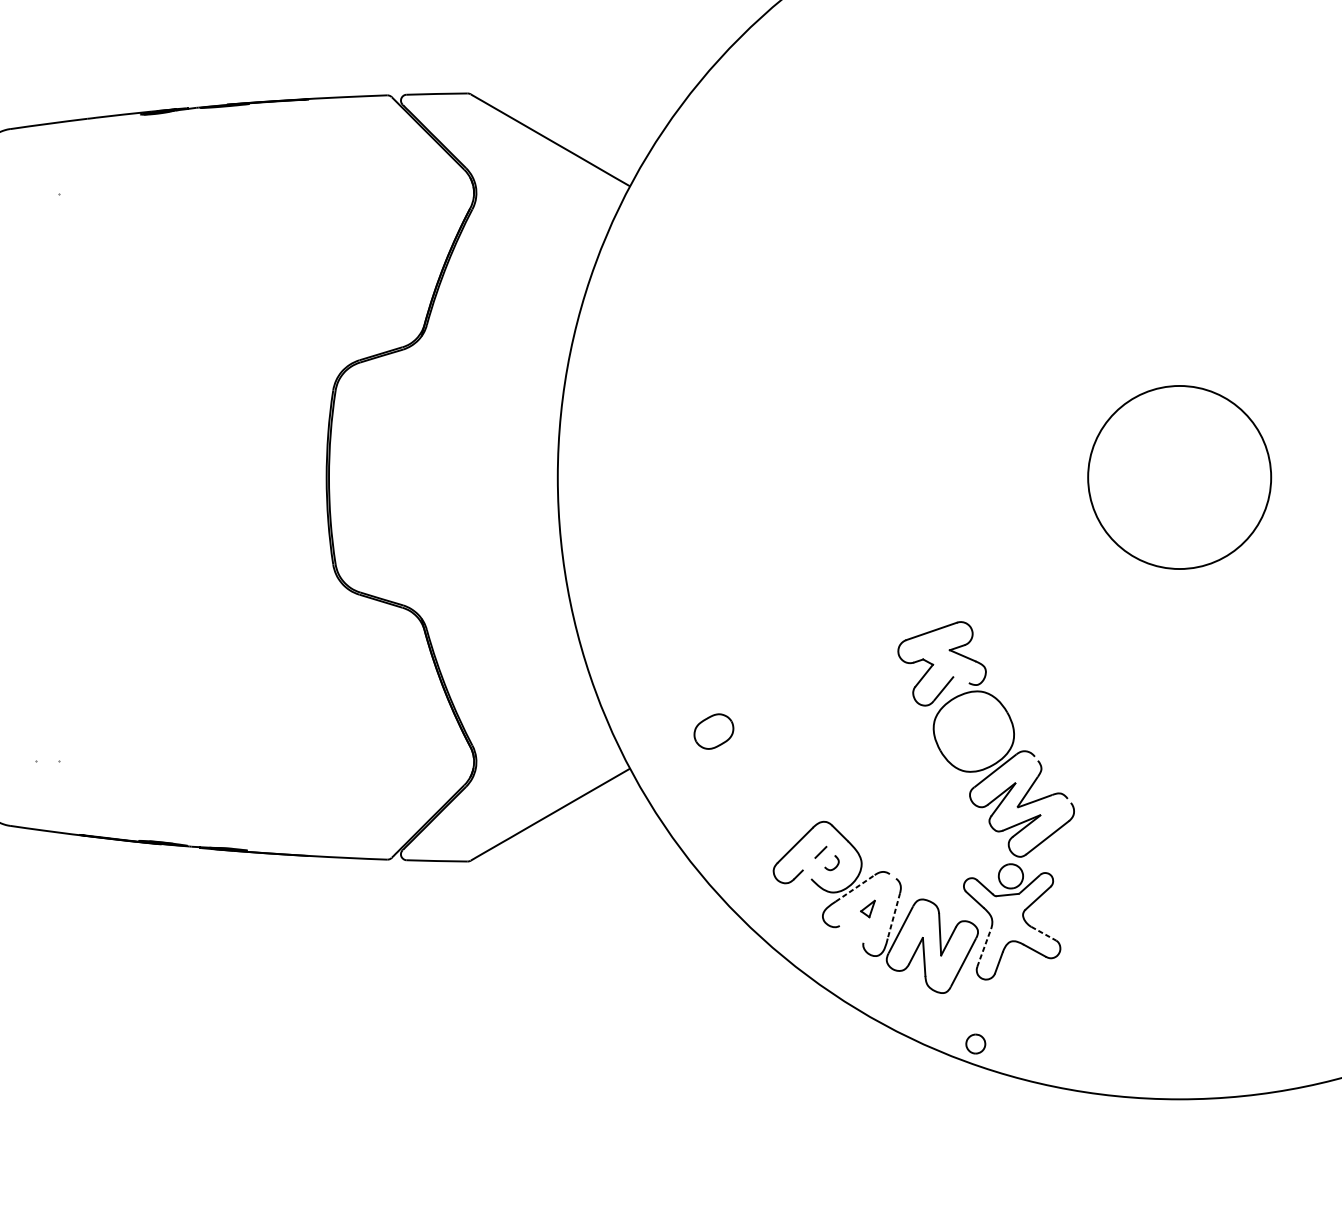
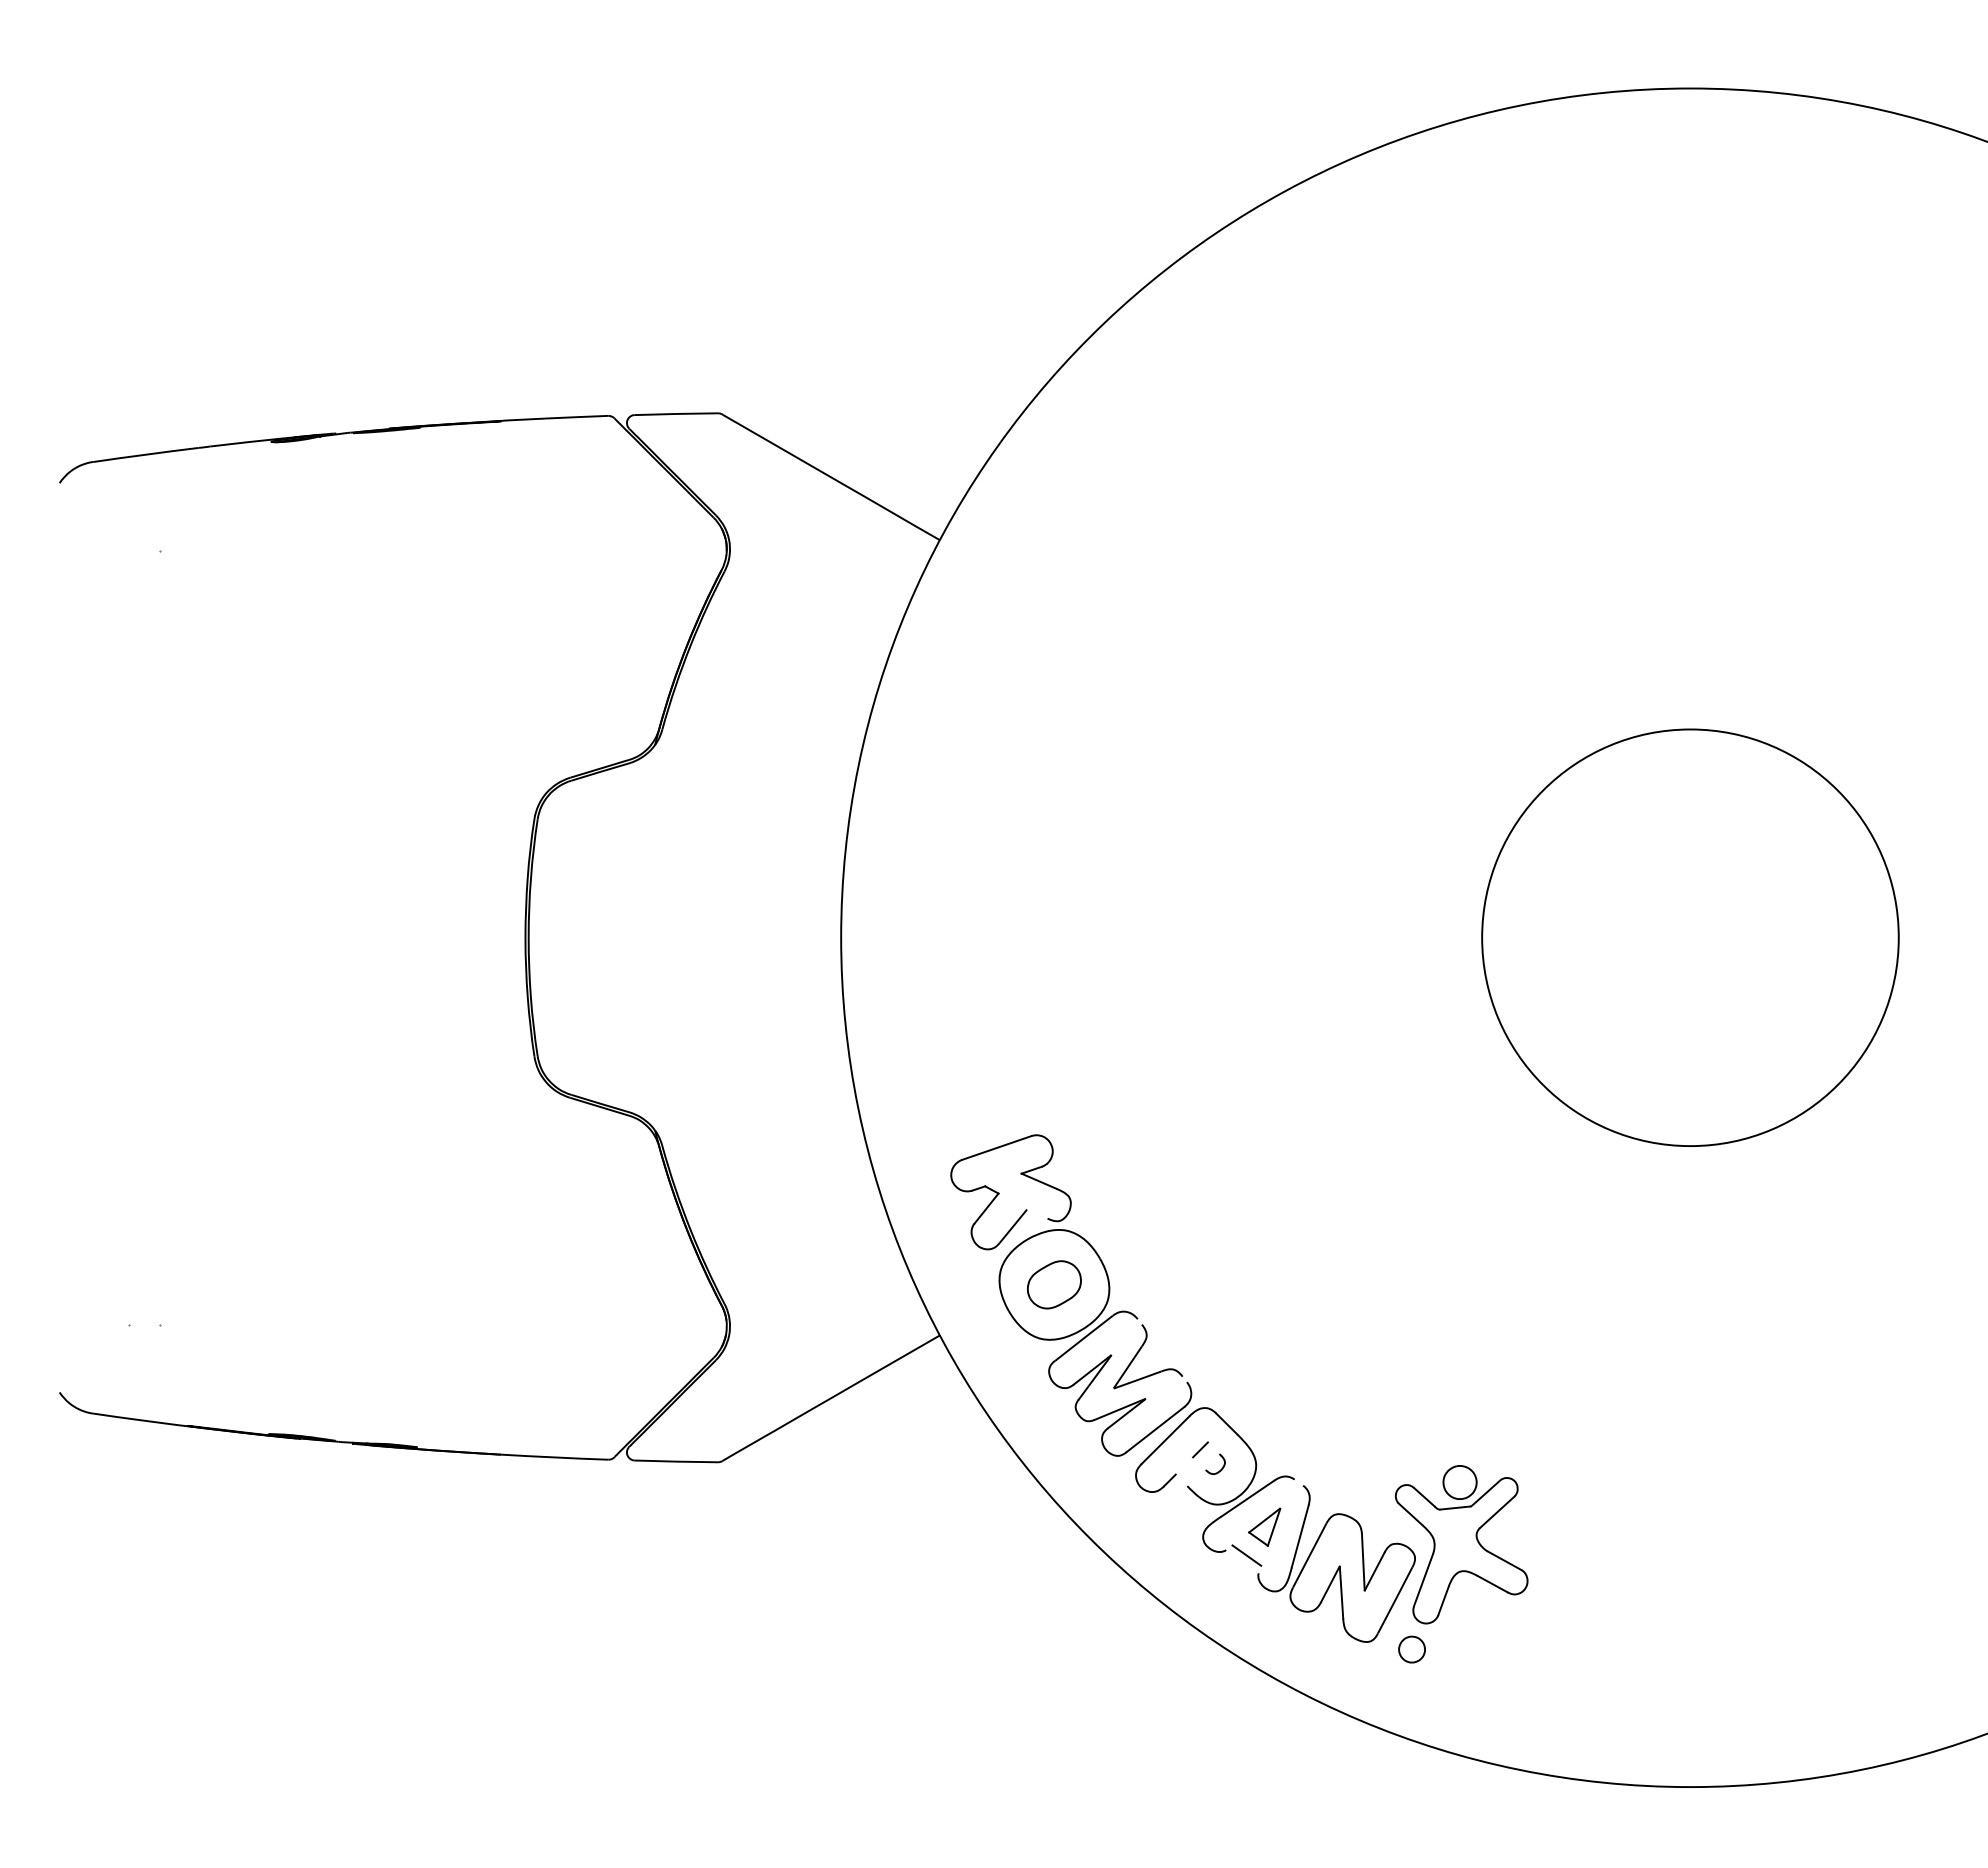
circle: (1179, 477) -> (1690, 937), size x1.67
part: (986, 739) -> (1071, 1295), moved
line: (855, 888) -> (1247, 1498), dashed -> solid
part: (867, 908) -> (1264, 1526), size x1.67
line: (894, 916) -> (1300, 1537), dashed -> solid
line: (854, 929) -> (1246, 1555), added
line: (1044, 934) -> (1505, 1561), dashed -> solid
line: (984, 948) -> (1423, 1580), dashed -> solid
part: (975, 1044) -> (1411, 1649), moved

